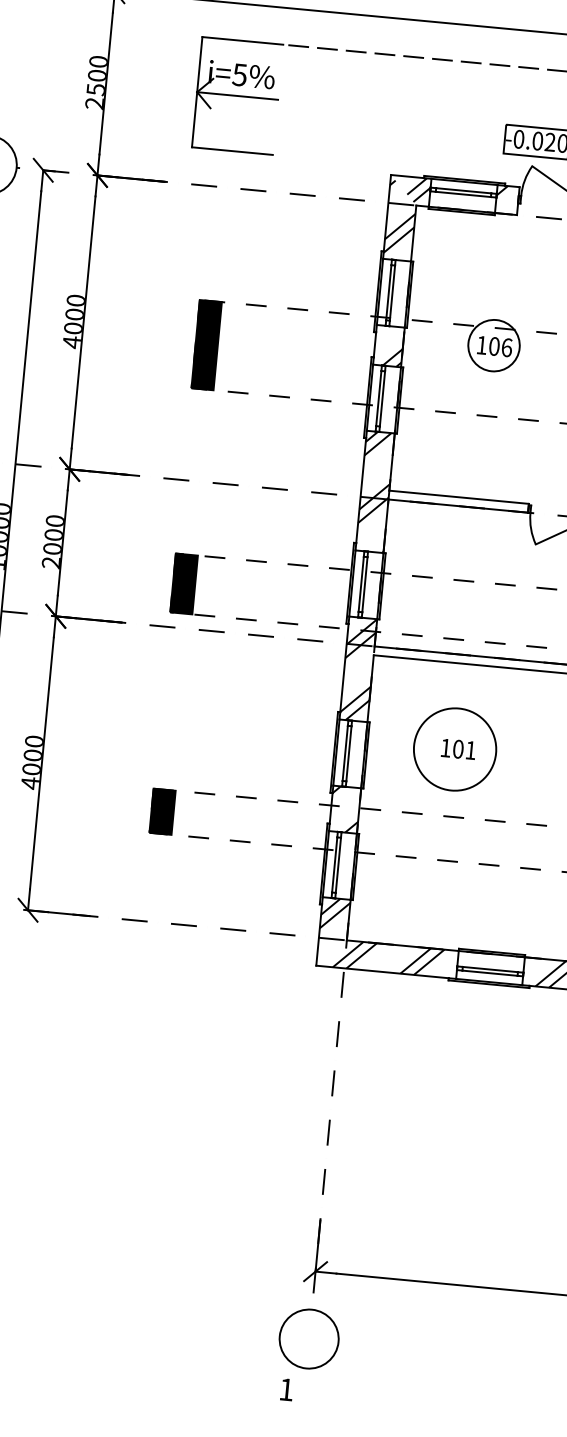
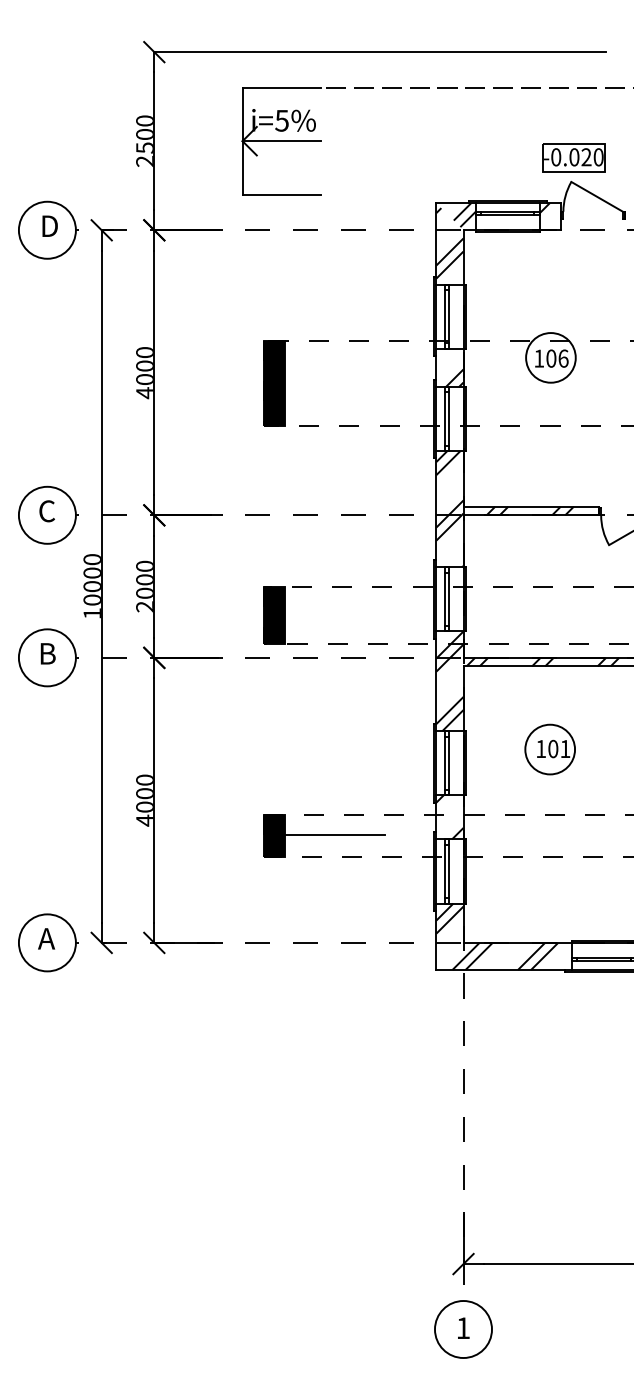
hatch: (457, 500) -> (529, 510), added
hatch: (455, 657) -> (542, 661), added
circle: (455, 749) -> (550, 749), size x0.62
line: (219, 816) -> (329, 835), added
text: (286, 1388) -> (463, 1327), moved

